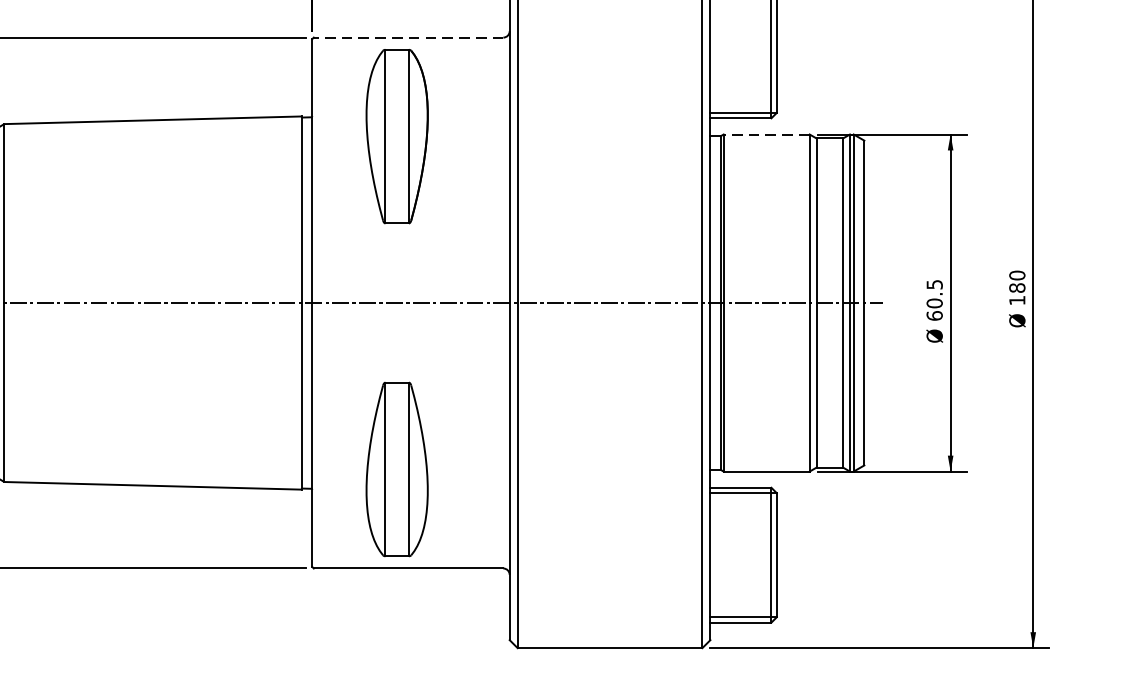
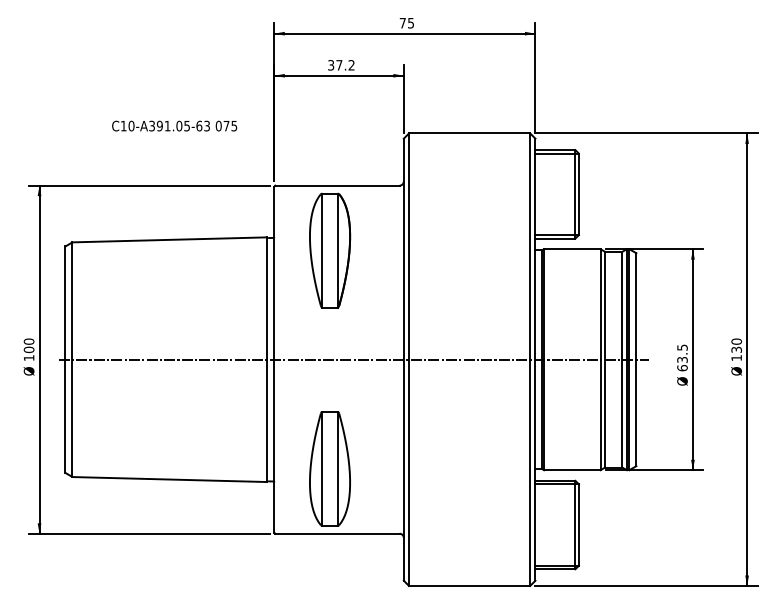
line: (408, 37) -> (337, 185), dashed -> solid
line: (765, 134) -> (571, 249), dashed -> solid
text: (1017, 287) -> (736, 349), 180 -> 130
text: (934, 302) -> (682, 359), 60.5 -> 63.5

